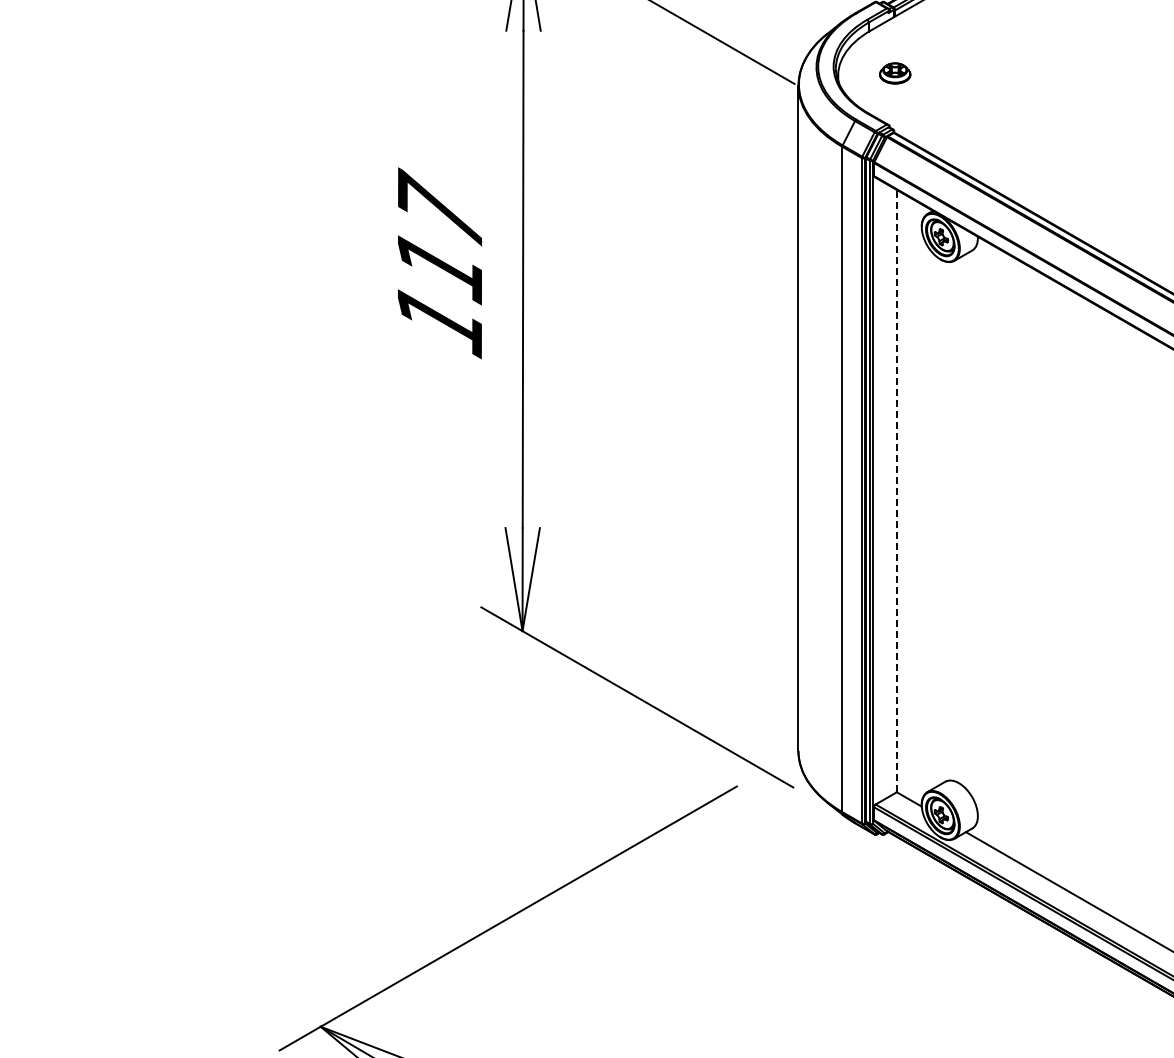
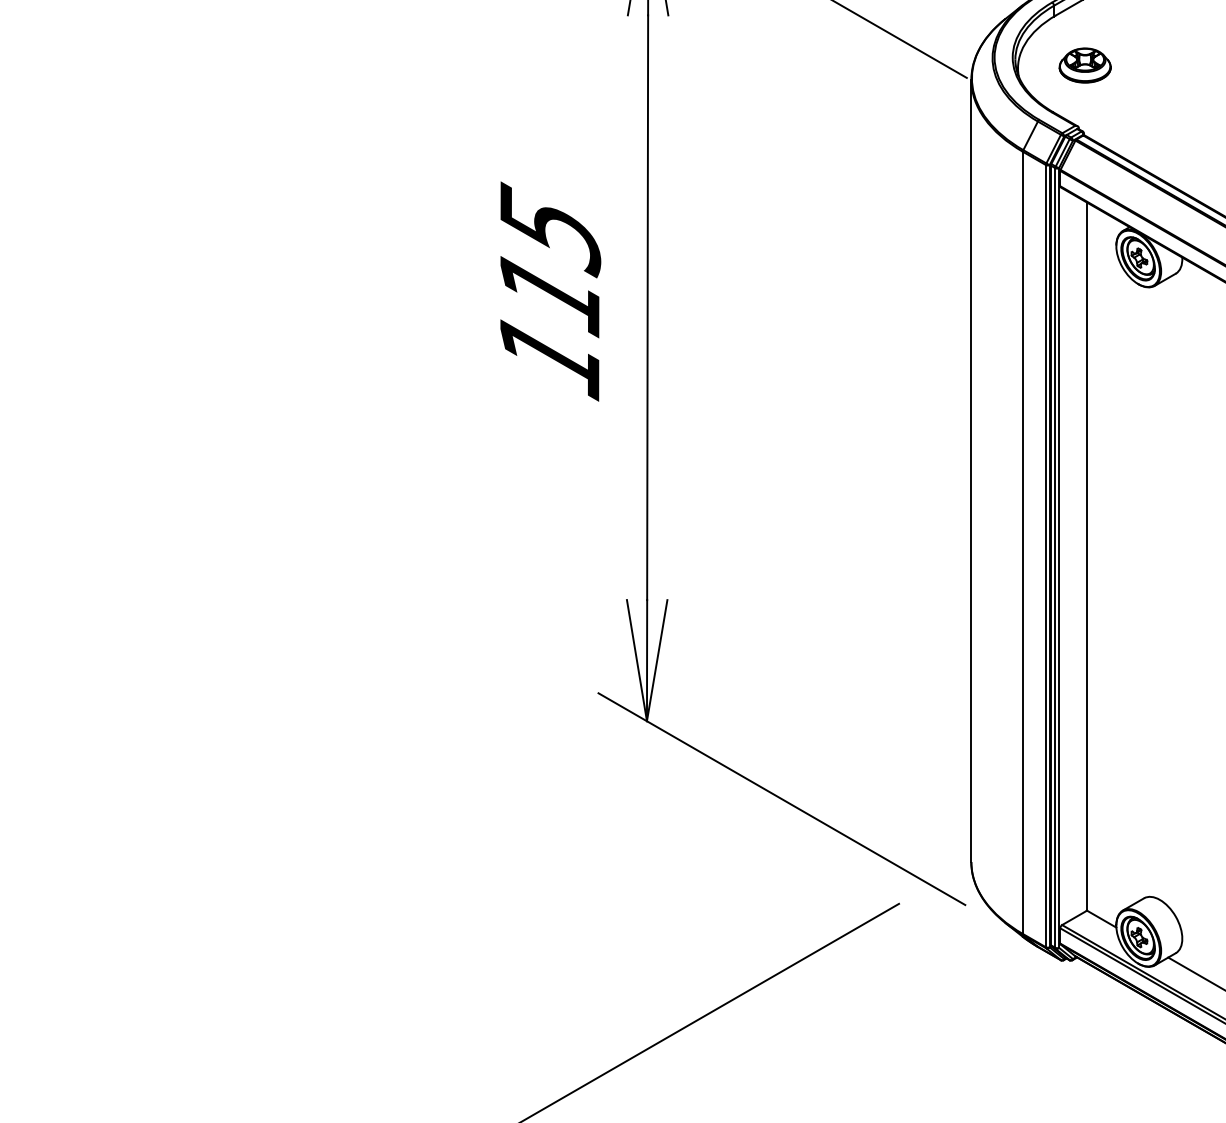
part: (894, 73) -> (1084, 65), size x1.43
text: (440, 210) -> (550, 226), 117 -> 115
line: (896, 490) -> (1086, 555), dashed -> solid

